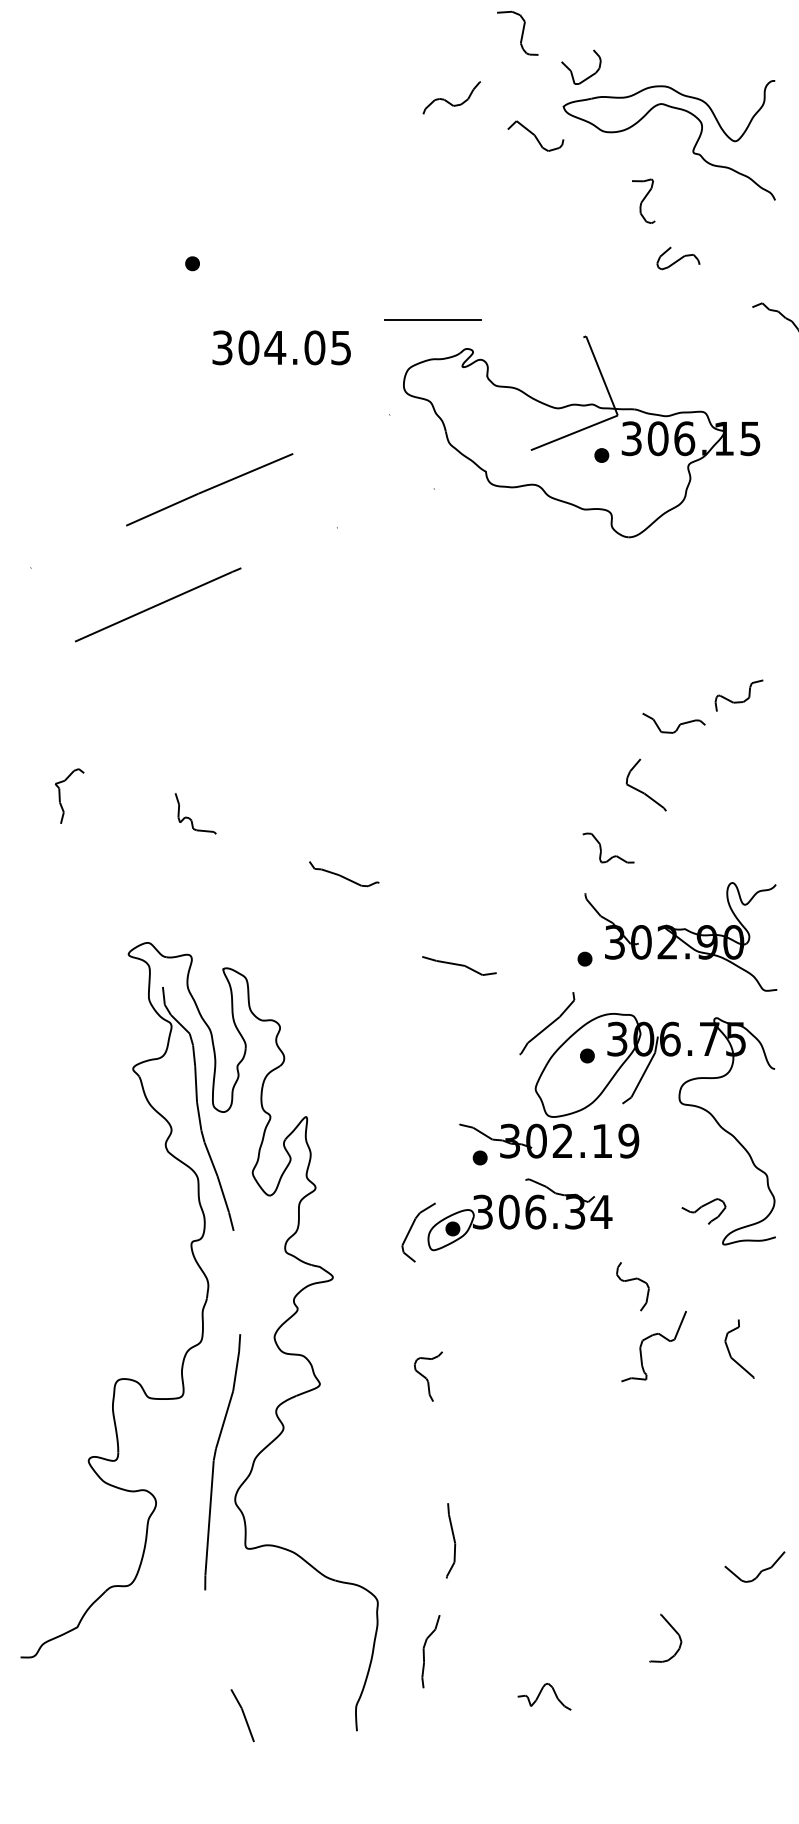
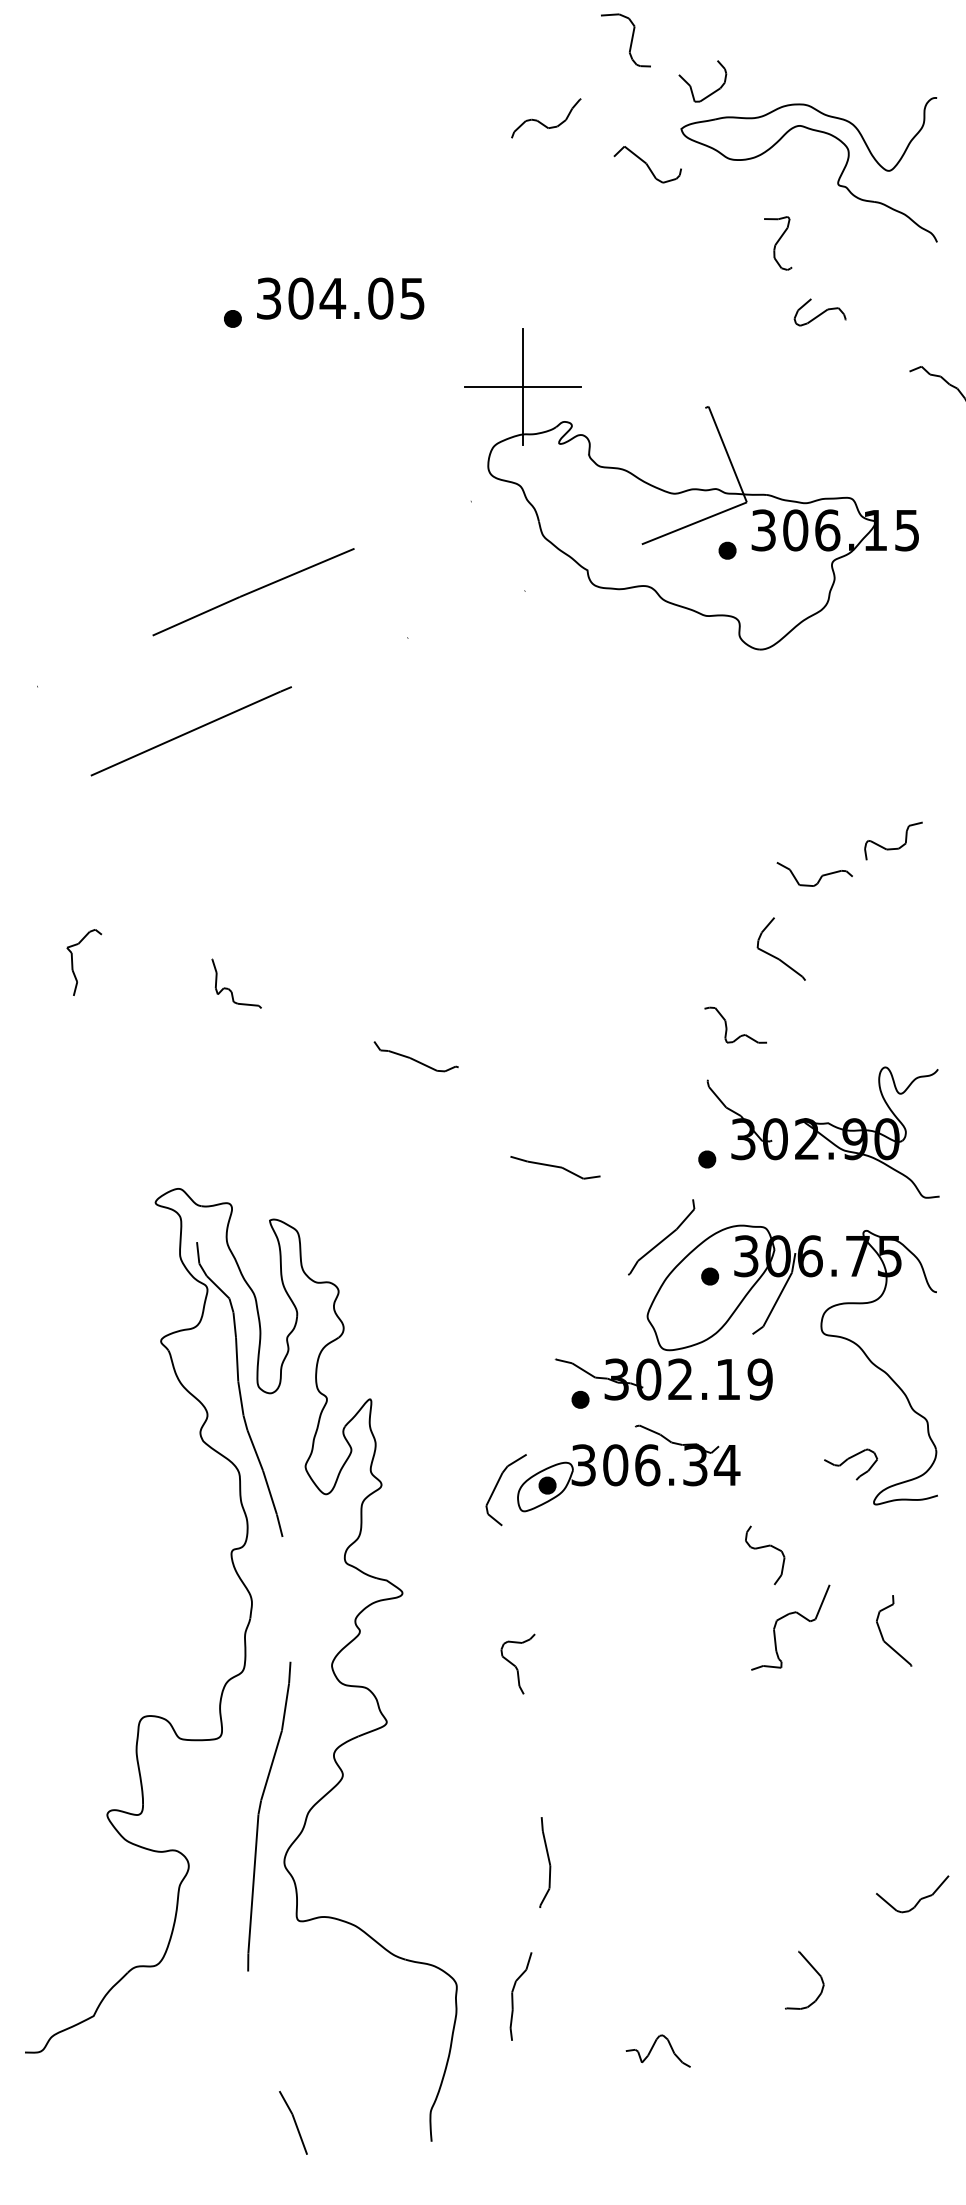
line: (433, 320) -> (523, 387), added
text: (281, 347) -> (340, 298), moved
part: (199, 1342) -> (241, 1671), moved

